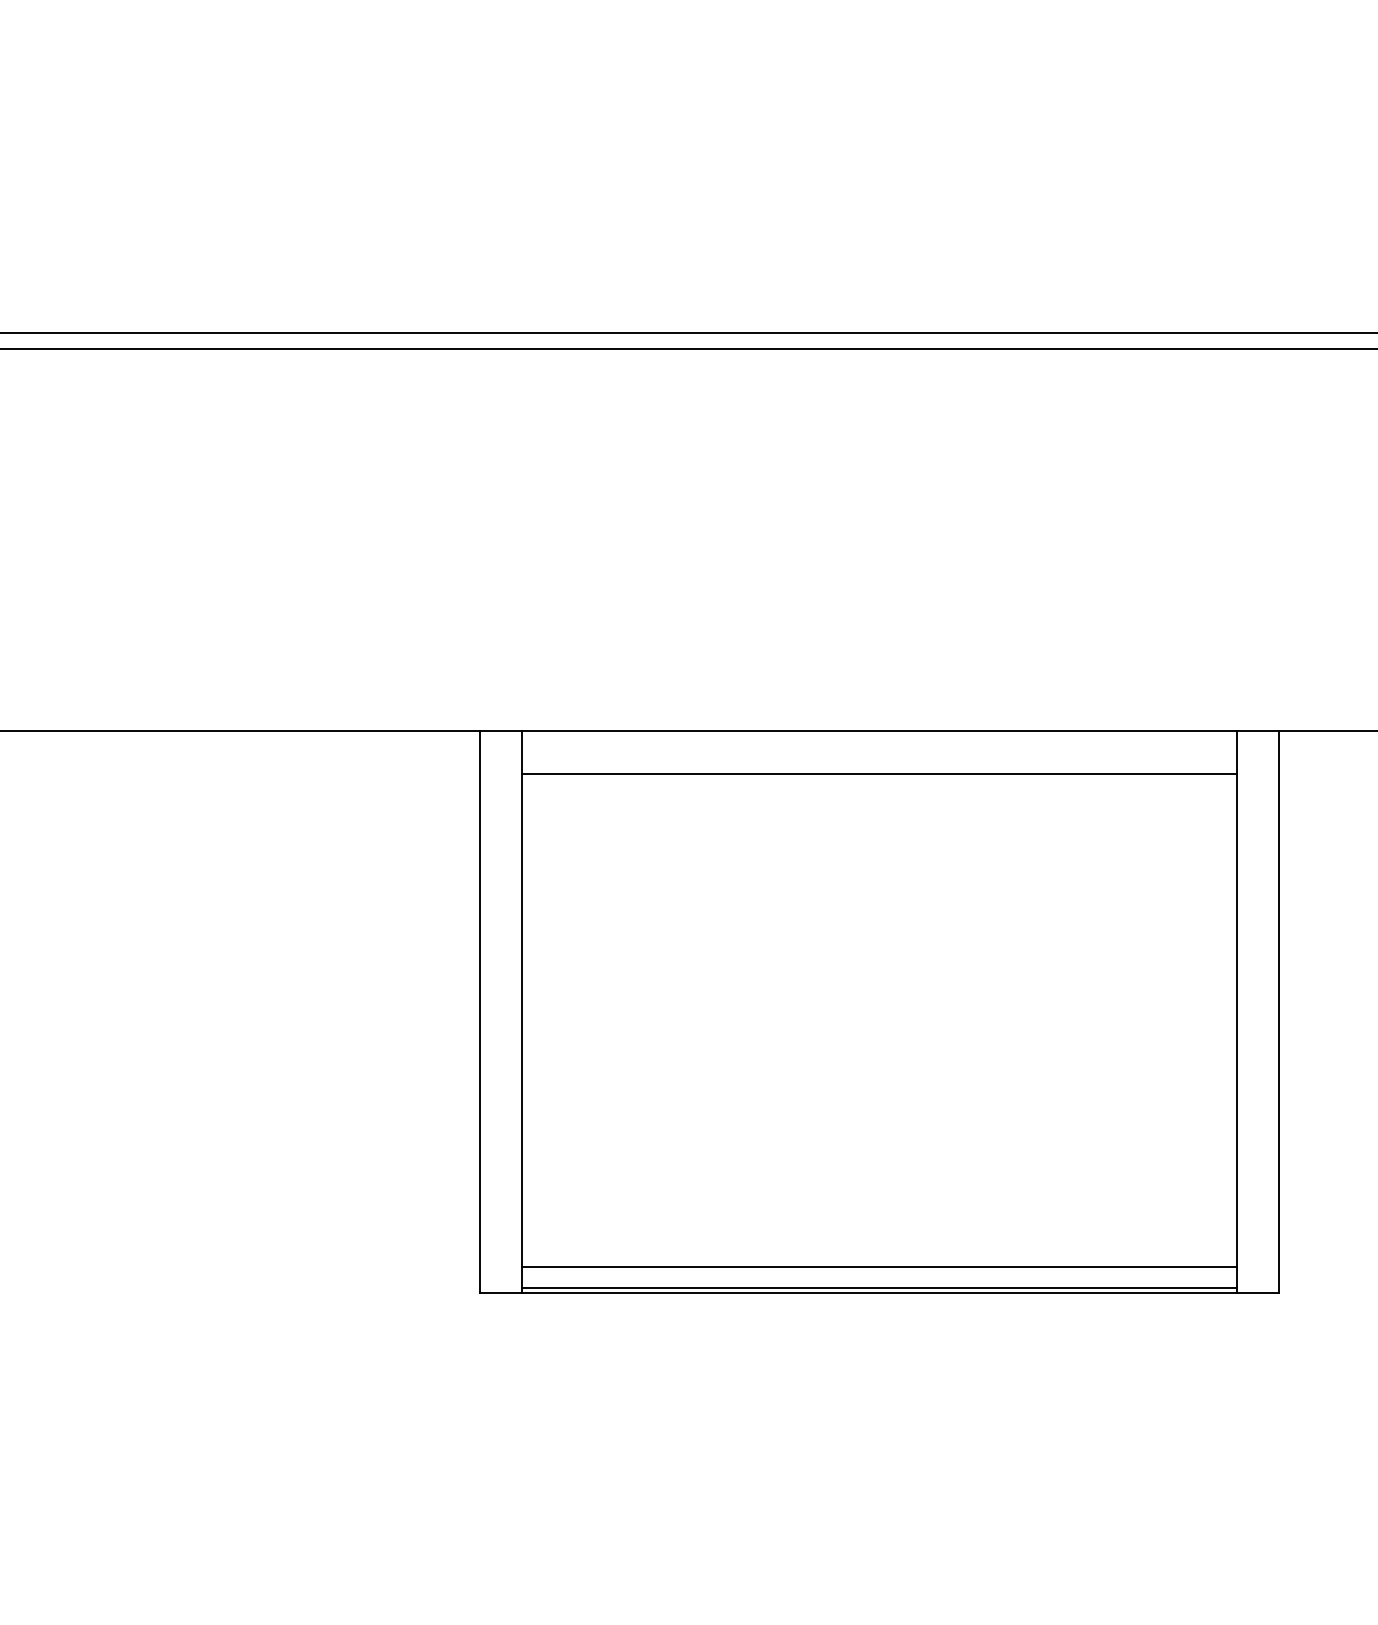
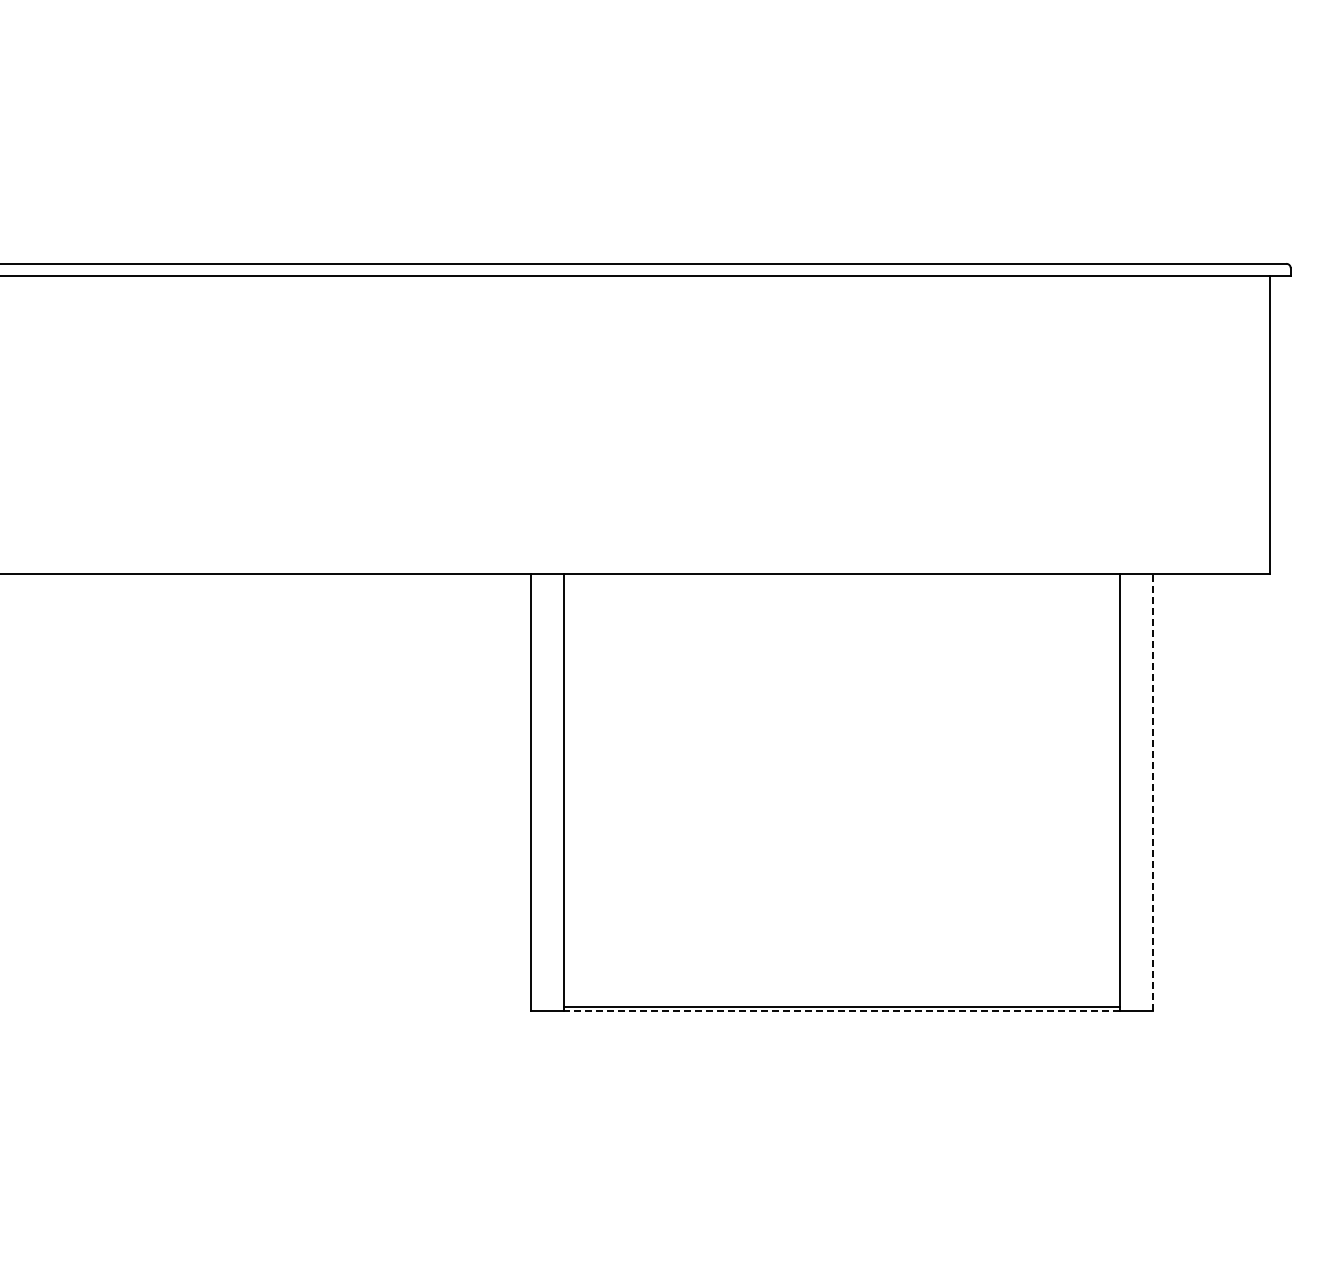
line: (879, 773) -> (841, 606), removed
line: (1278, 1012) -> (1152, 792), solid -> dashed
line: (879, 1266) -> (841, 990), removed
line: (879, 1293) -> (841, 1011), solid -> dashed

